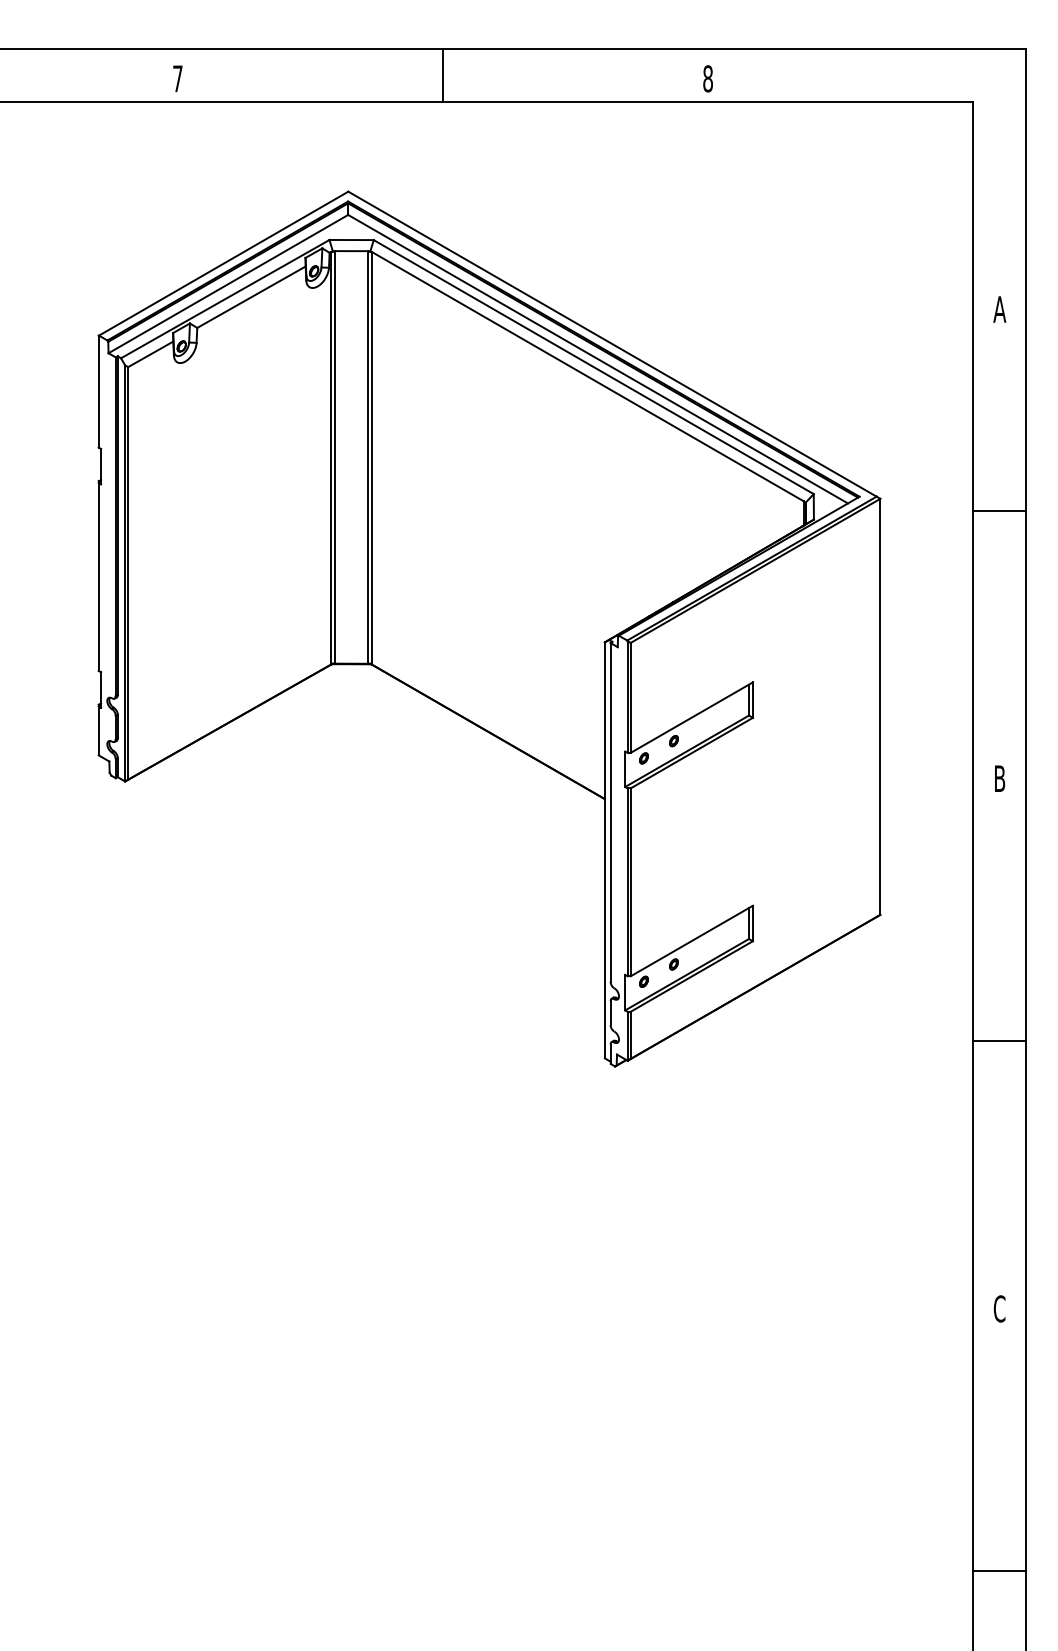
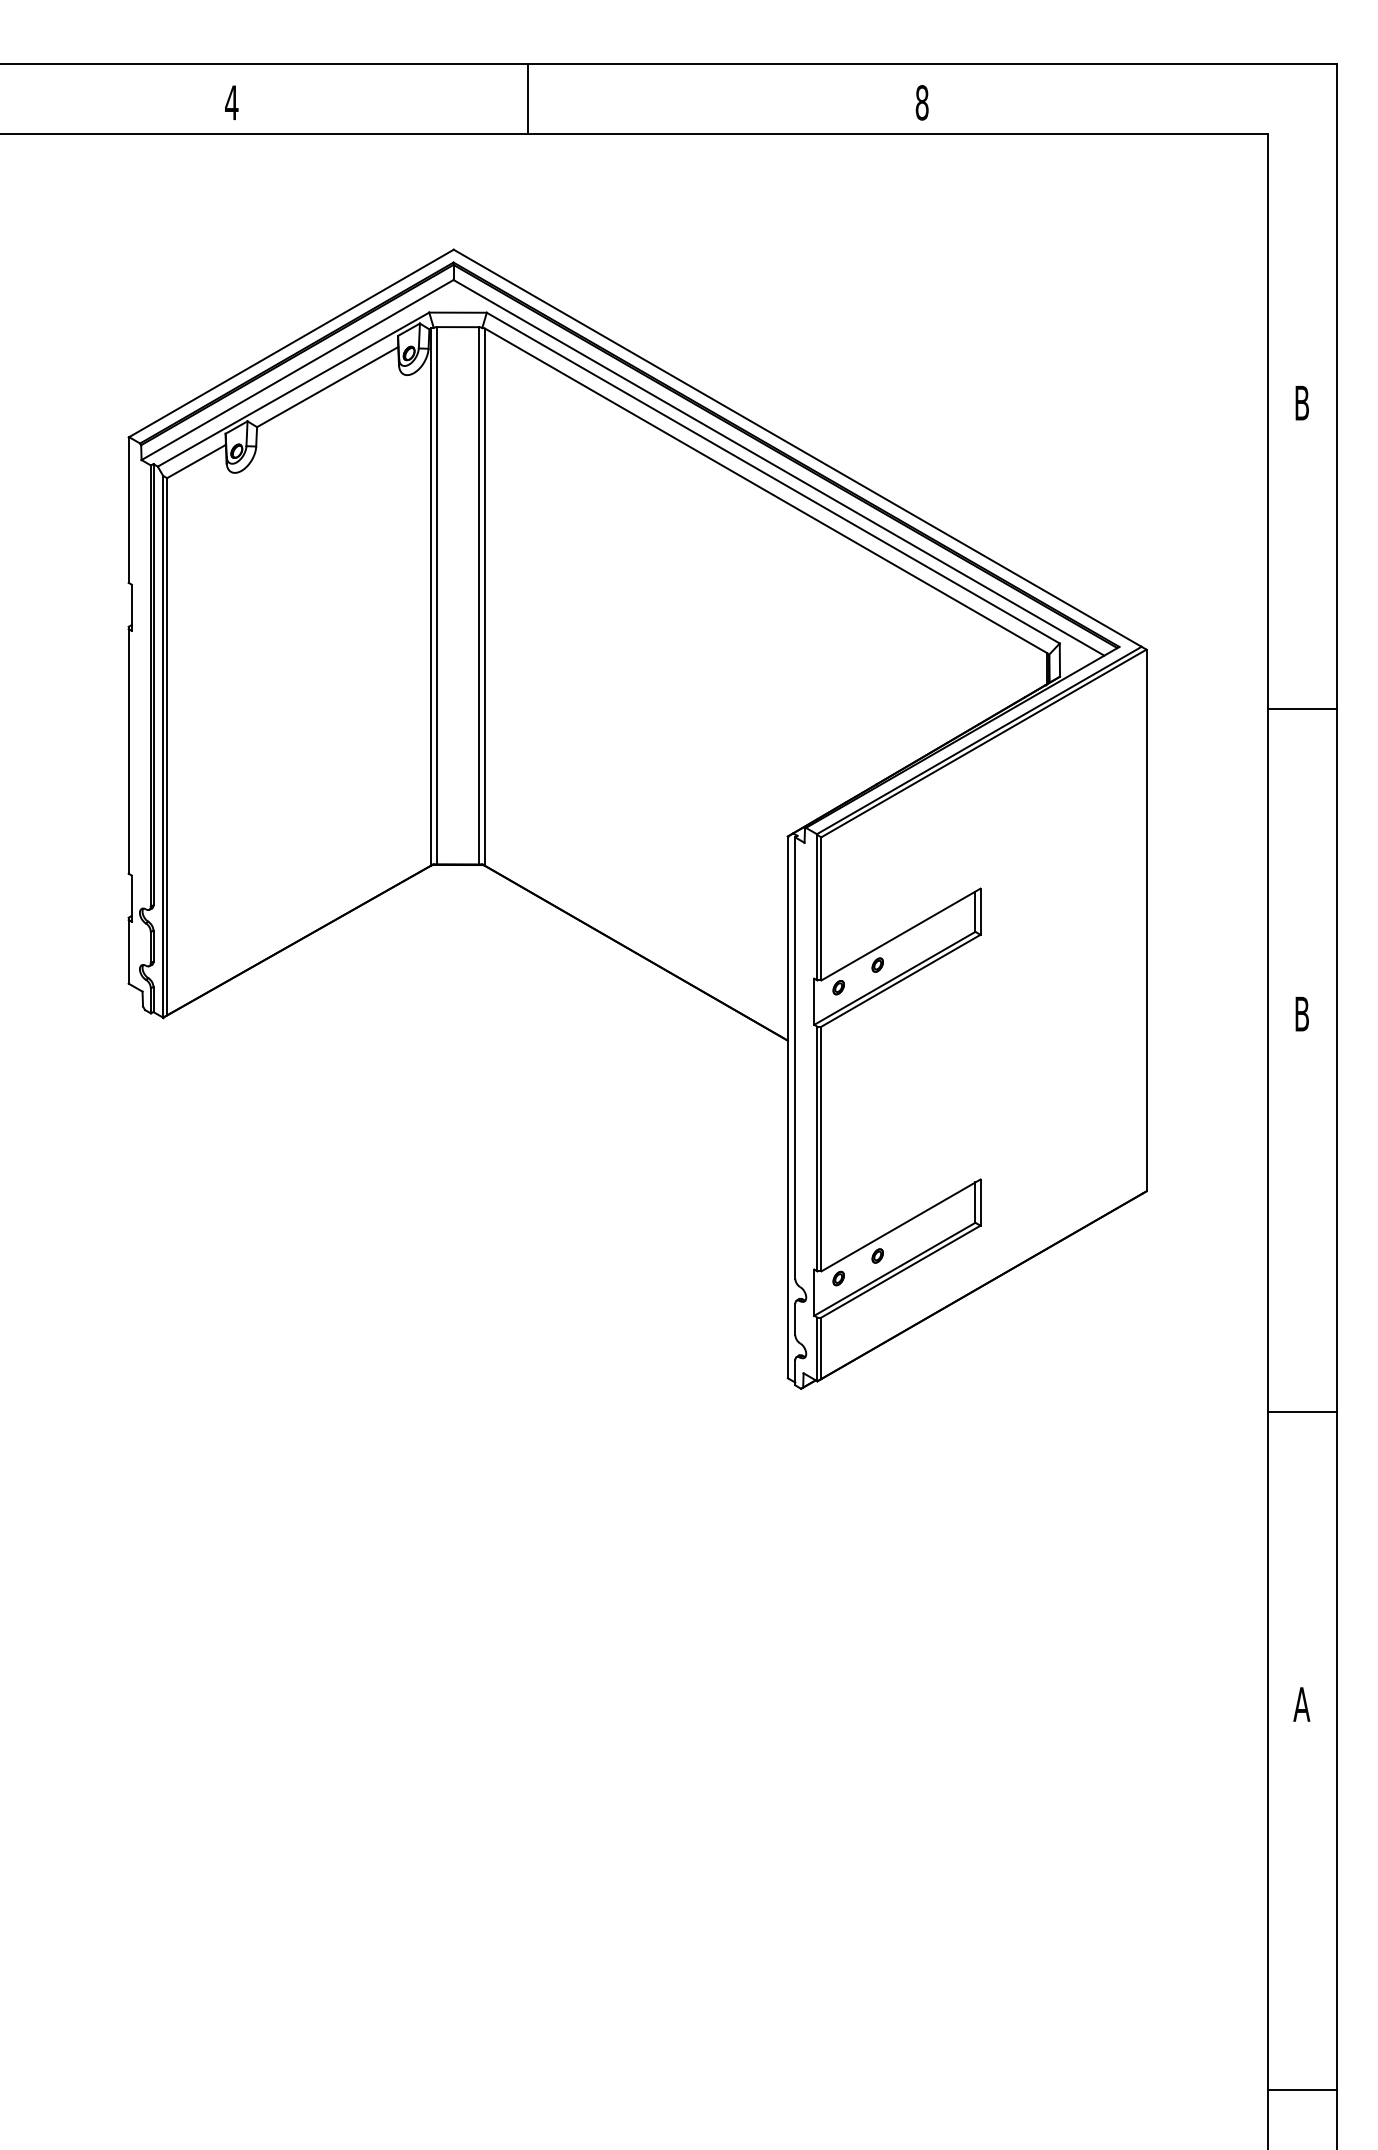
line: (443, 75) -> (528, 98), moved
text: (177, 78) -> (231, 102), 7 -> 4
text: (999, 309) -> (1301, 402), A -> B
line: (999, 511) -> (1301, 709), moved
line: (999, 1040) -> (1301, 1412), moved
text: (999, 1308) -> (1301, 1704), C -> A
line: (999, 1570) -> (1301, 2089), moved

